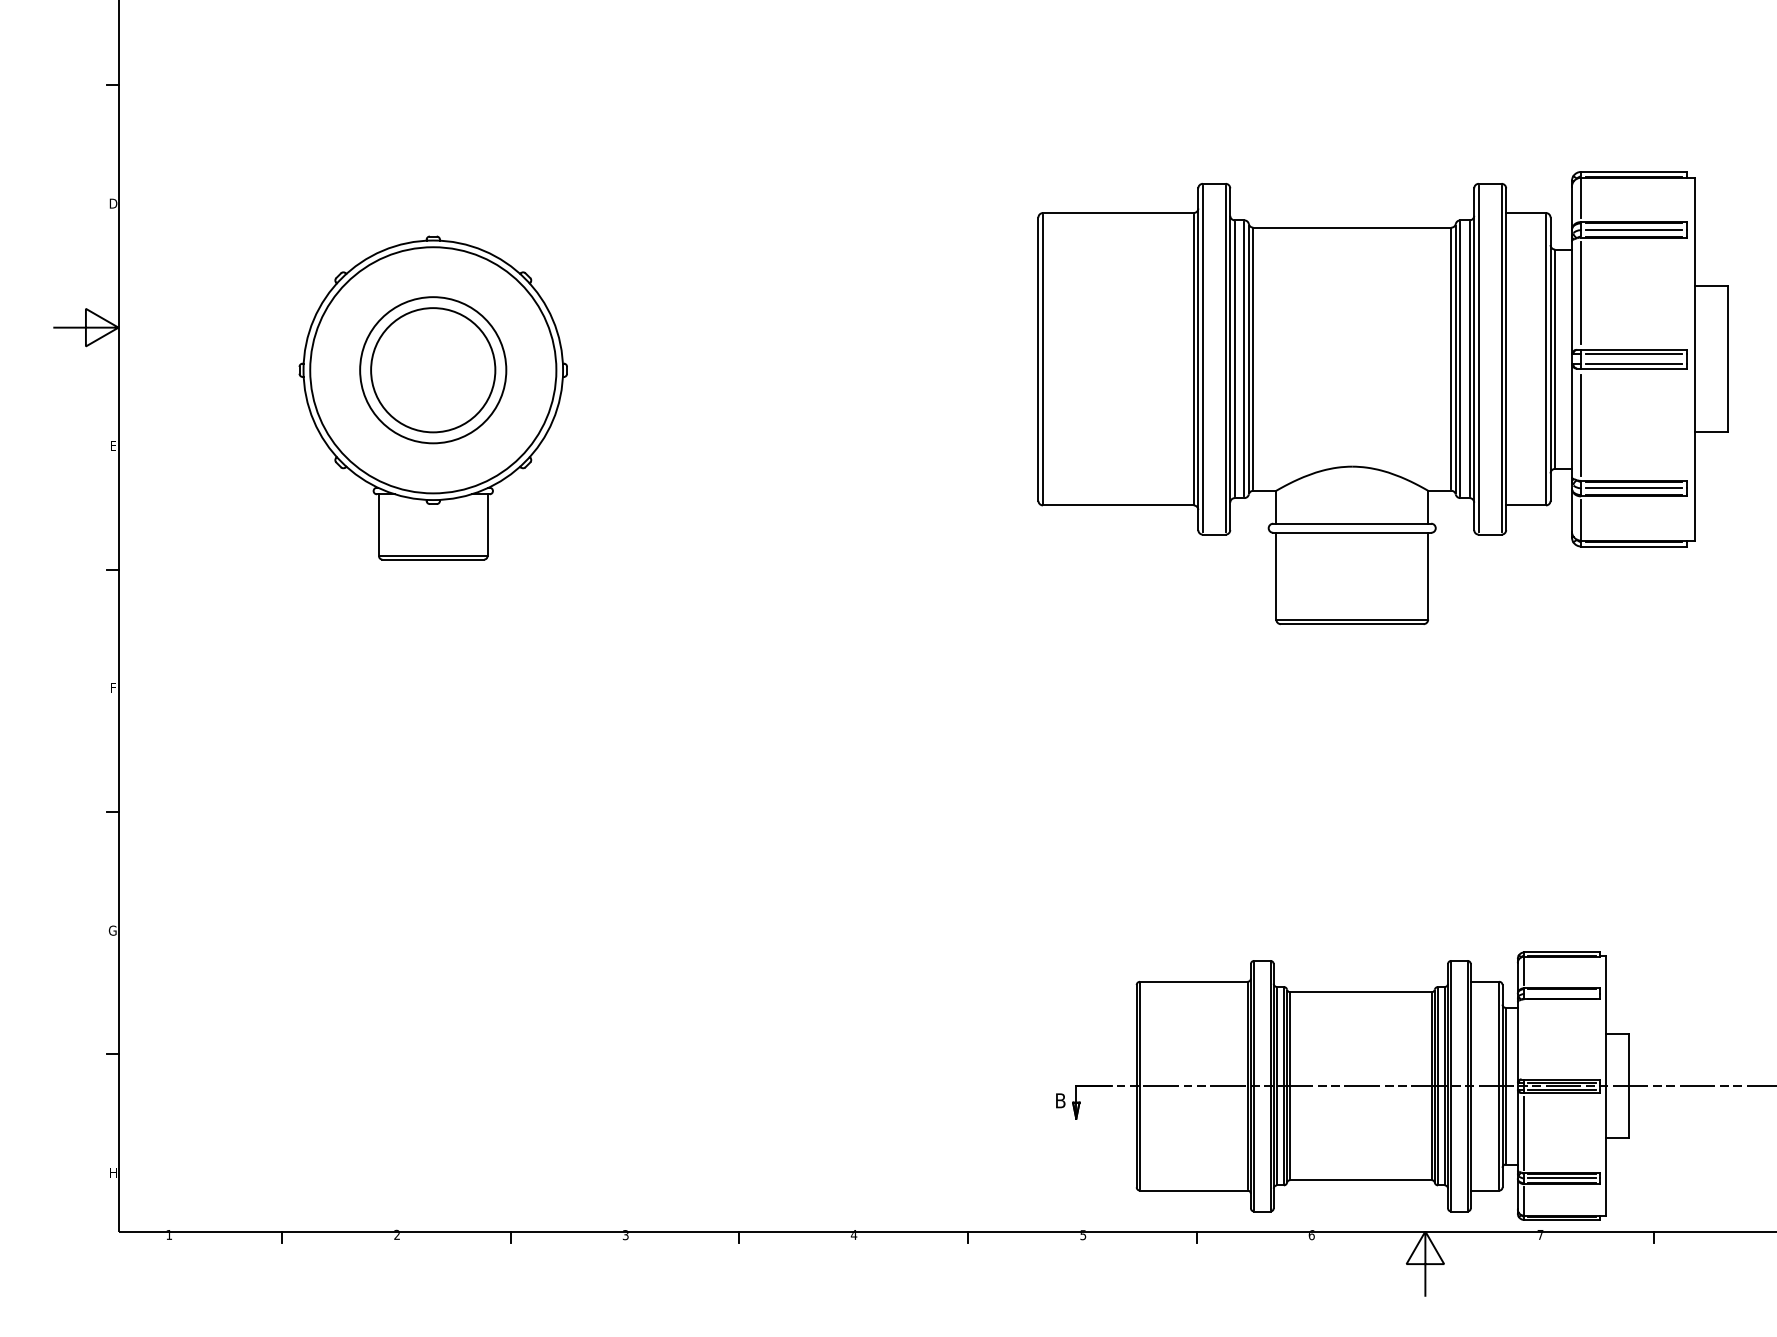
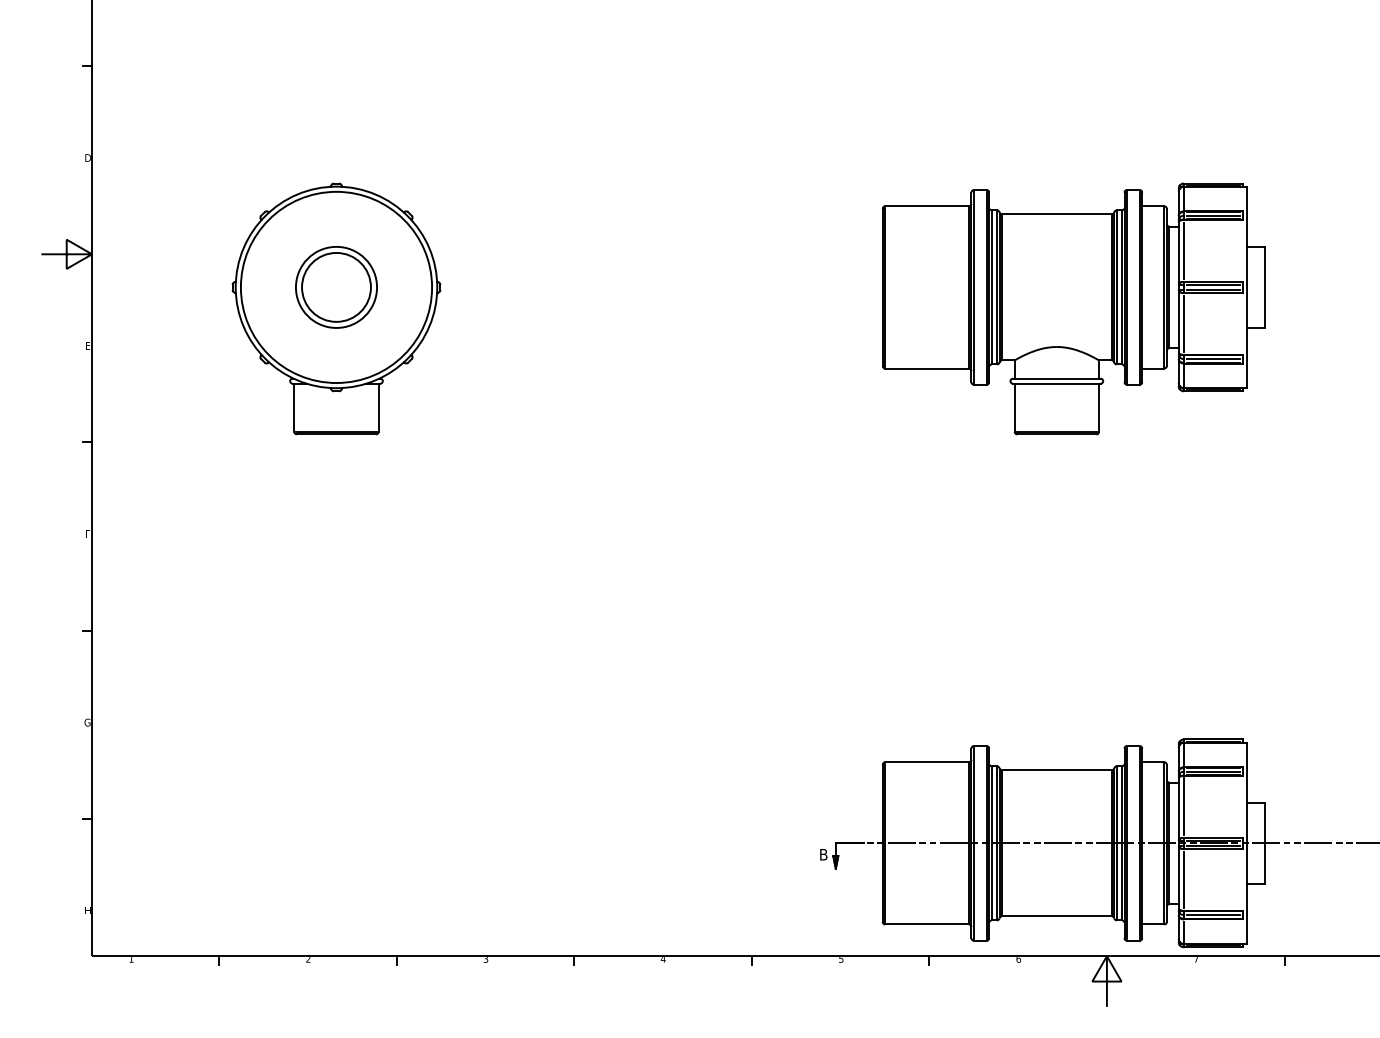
part: (433, 370) -> (336, 287), size x0.71
part: (1382, 397) -> (1073, 308), size x0.71
line: (1562, 994) -> (1213, 772), added
line: (1524, 1038) -> (1183, 806), added

